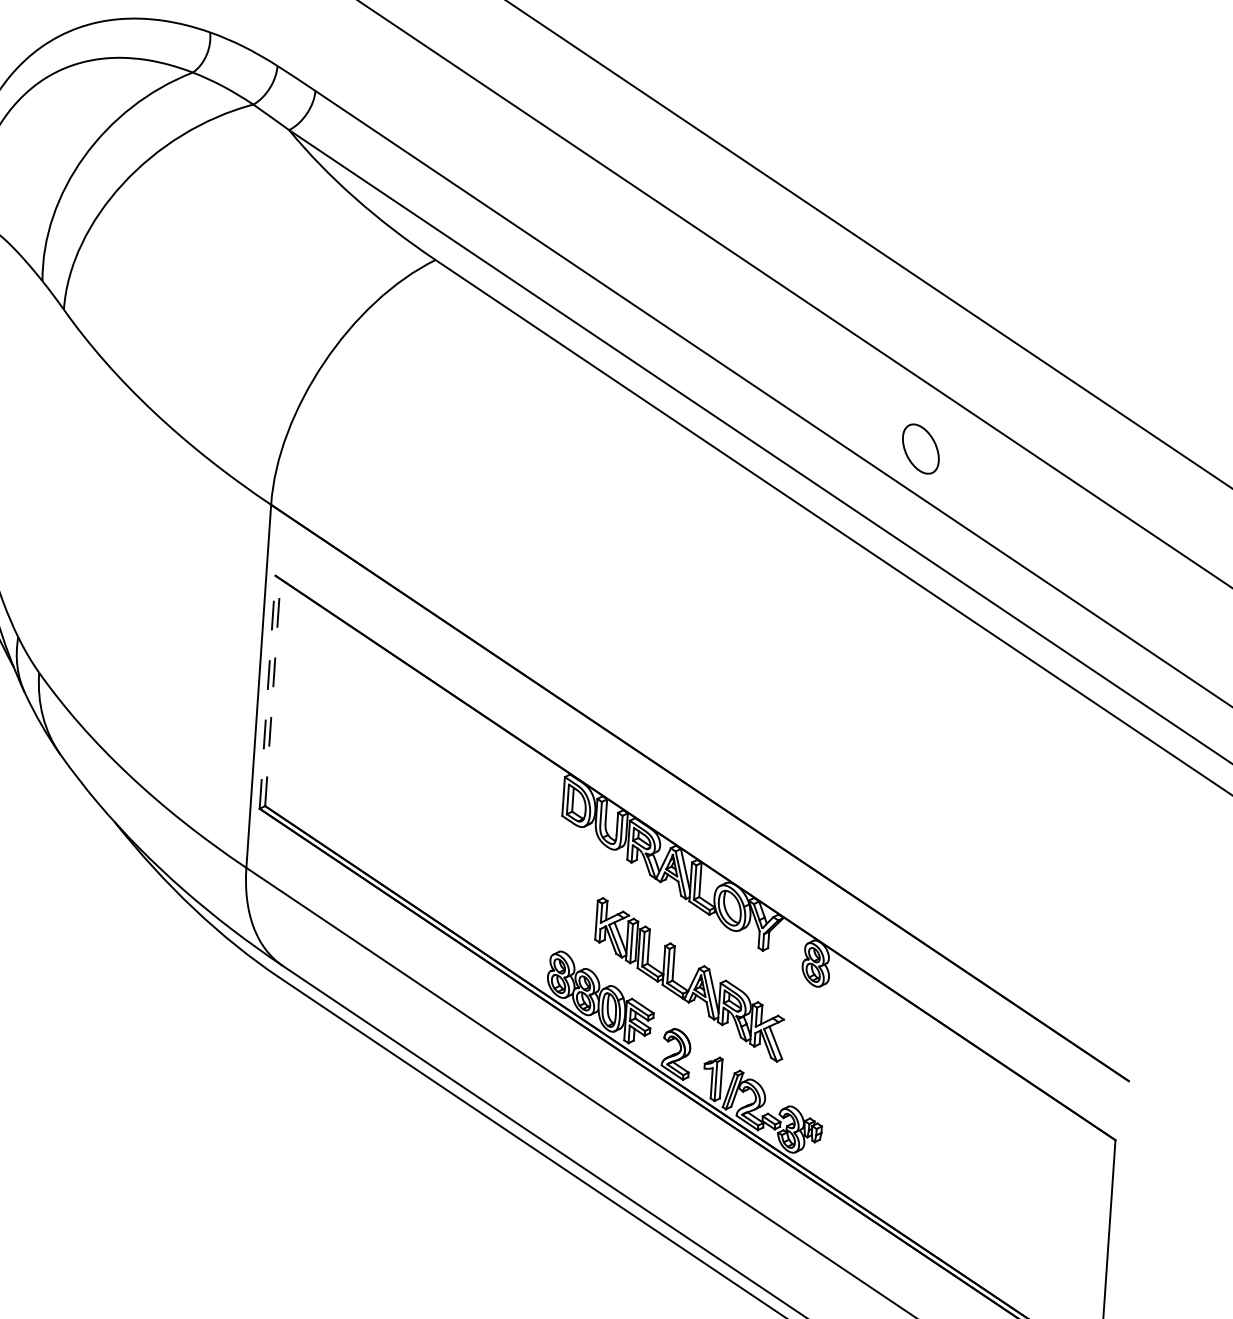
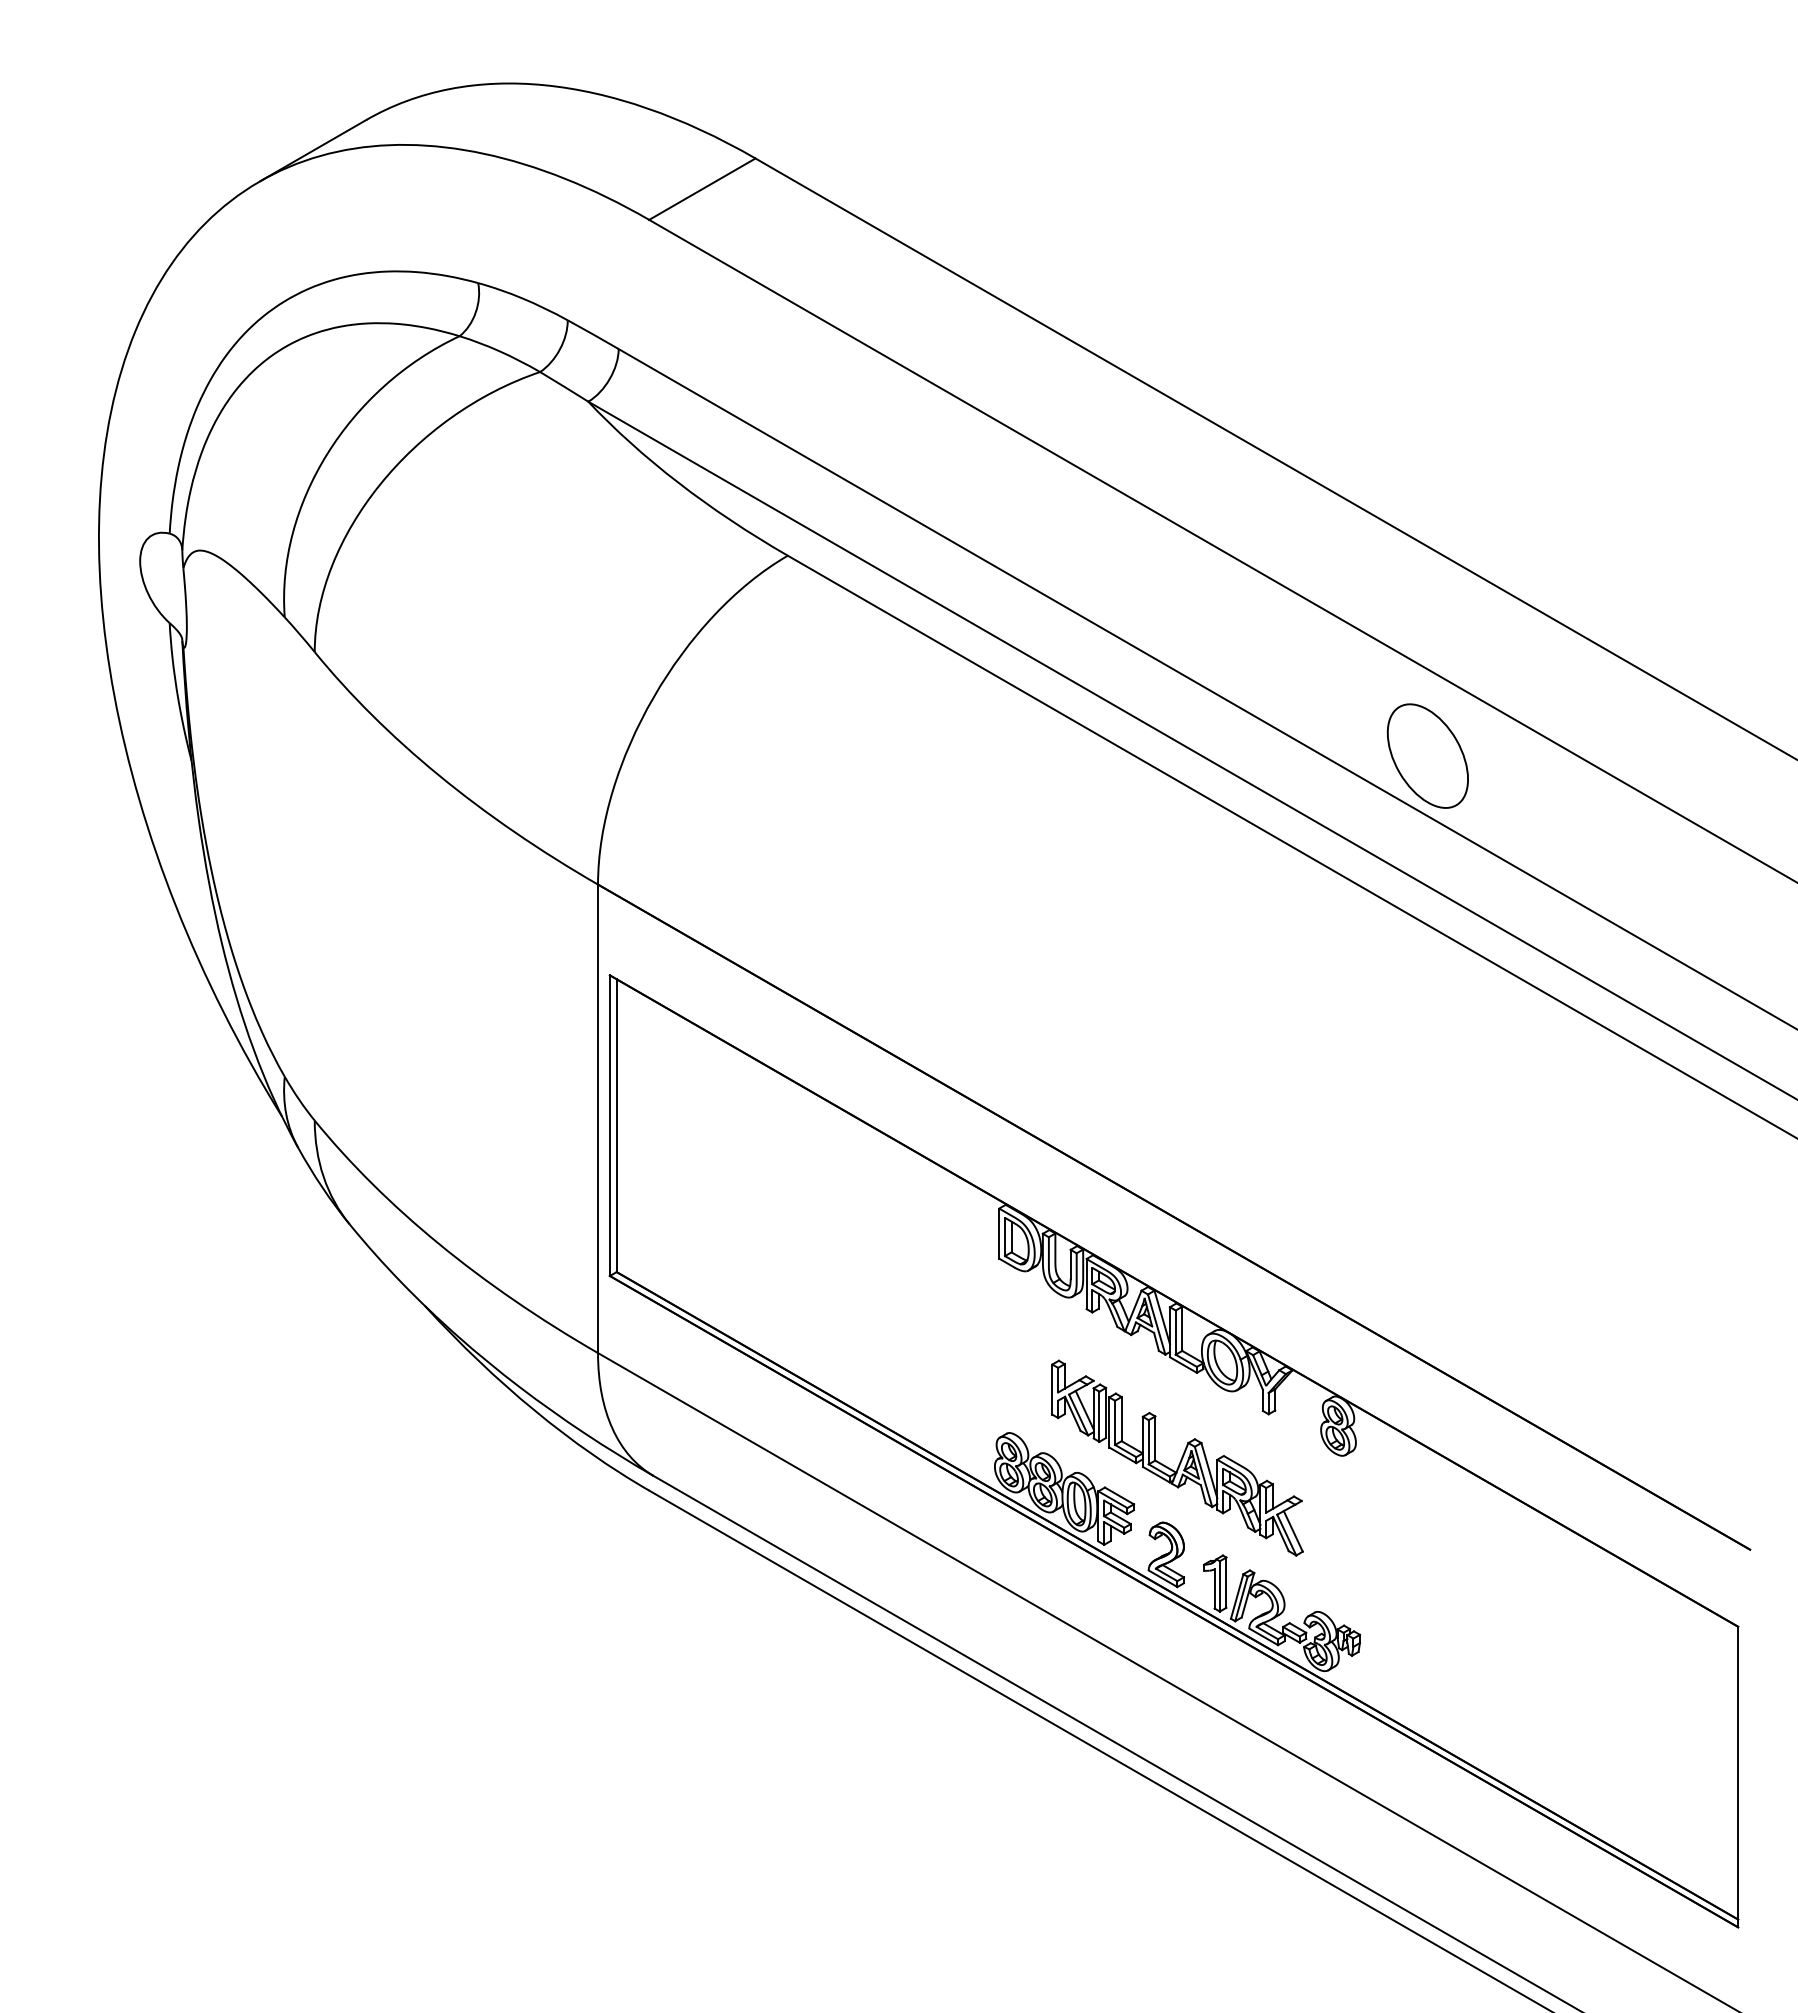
part: (920, 448) -> (1427, 755), size x1.67
line: (267, 692) -> (609, 1125), dashed -> solid
line: (272, 692) -> (616, 1125), dashed -> solid

